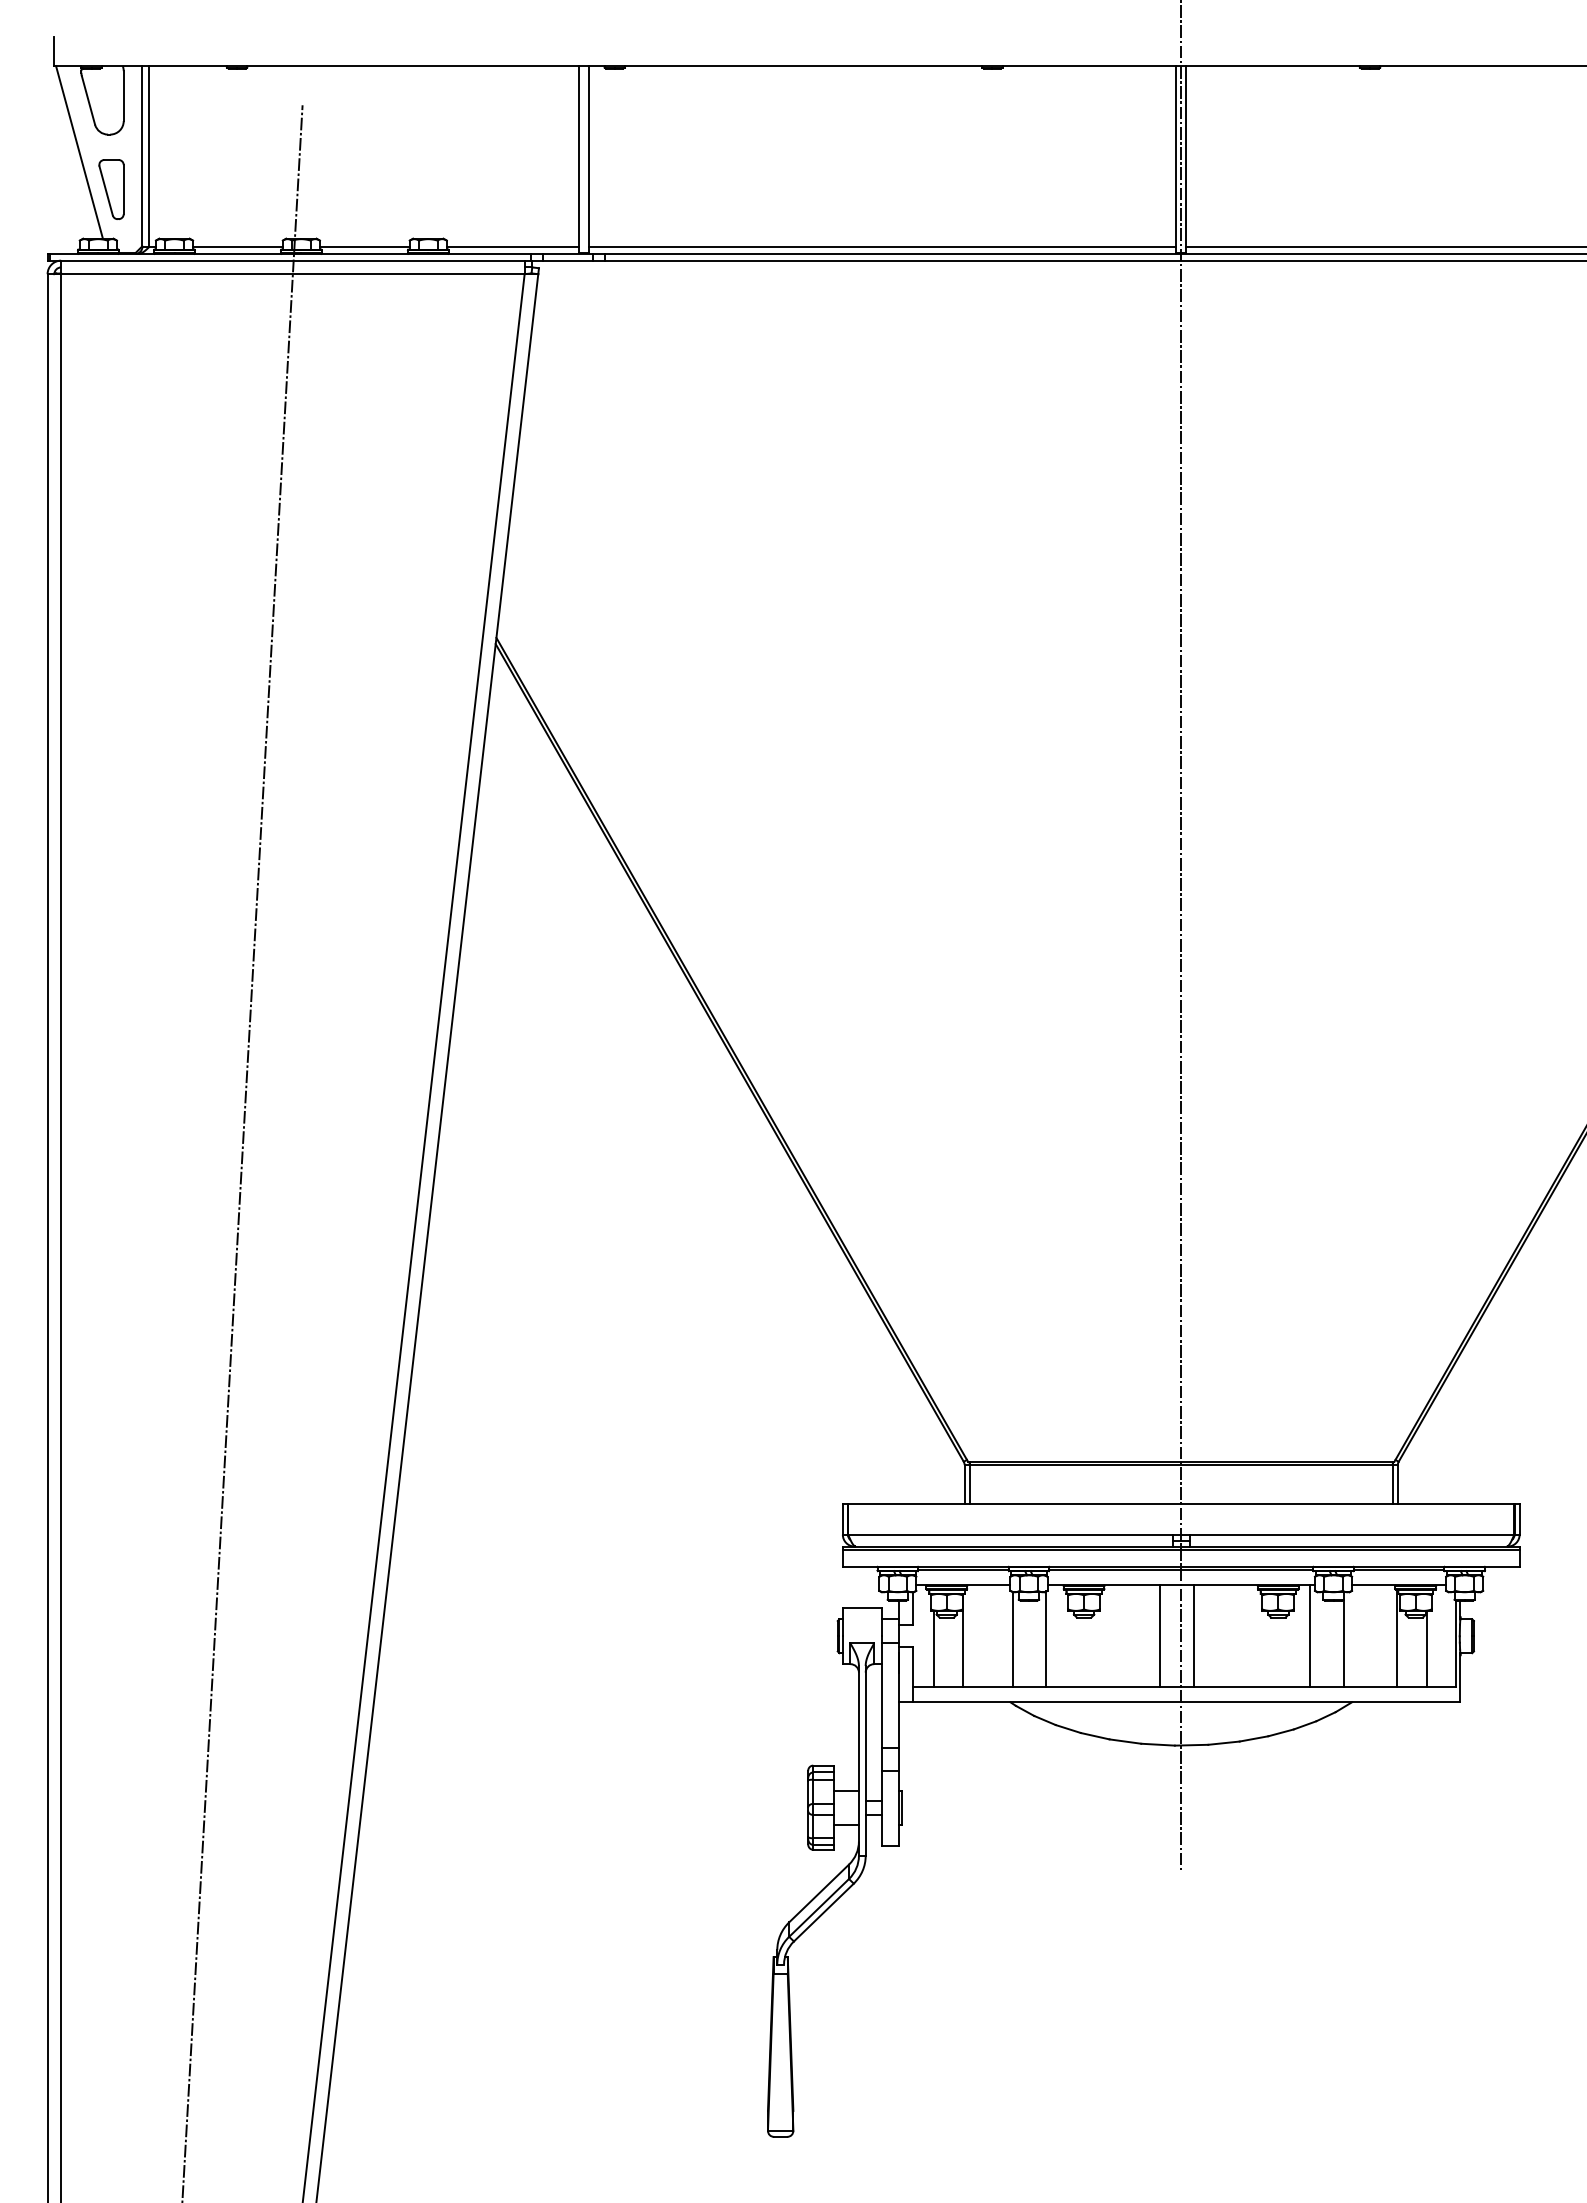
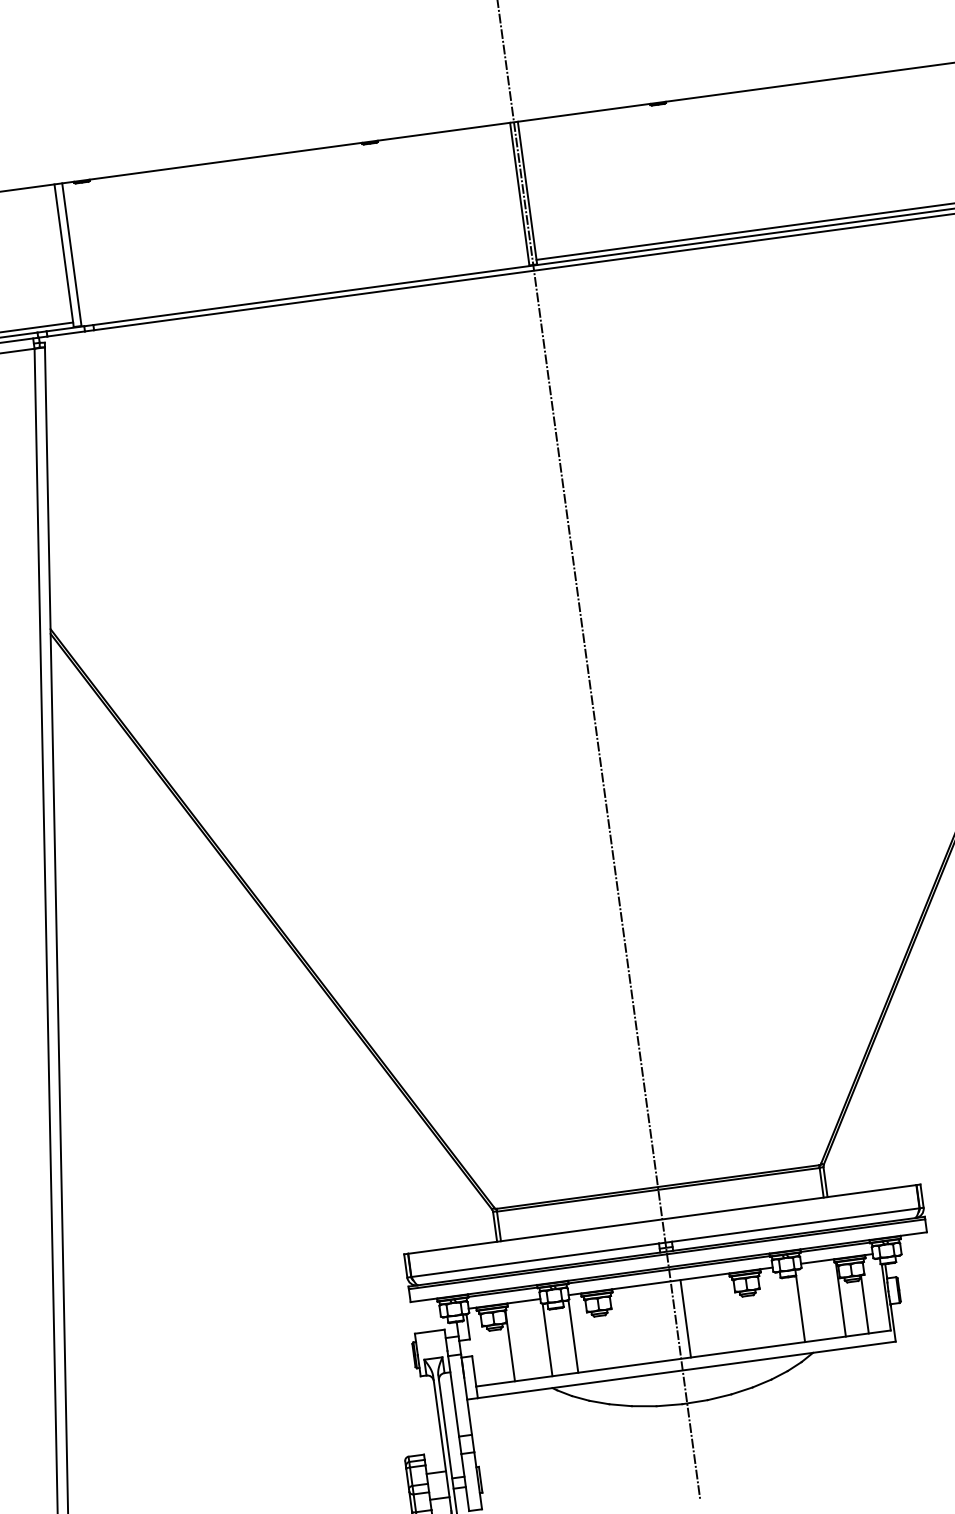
line: (882, 247) -> (304, 291), removed
line: (1160, 1636) -> (660, 1322), removed
line: (1309, 1636) -> (773, 1307), removed
line: (933, 1648) -> (488, 1355), removed

